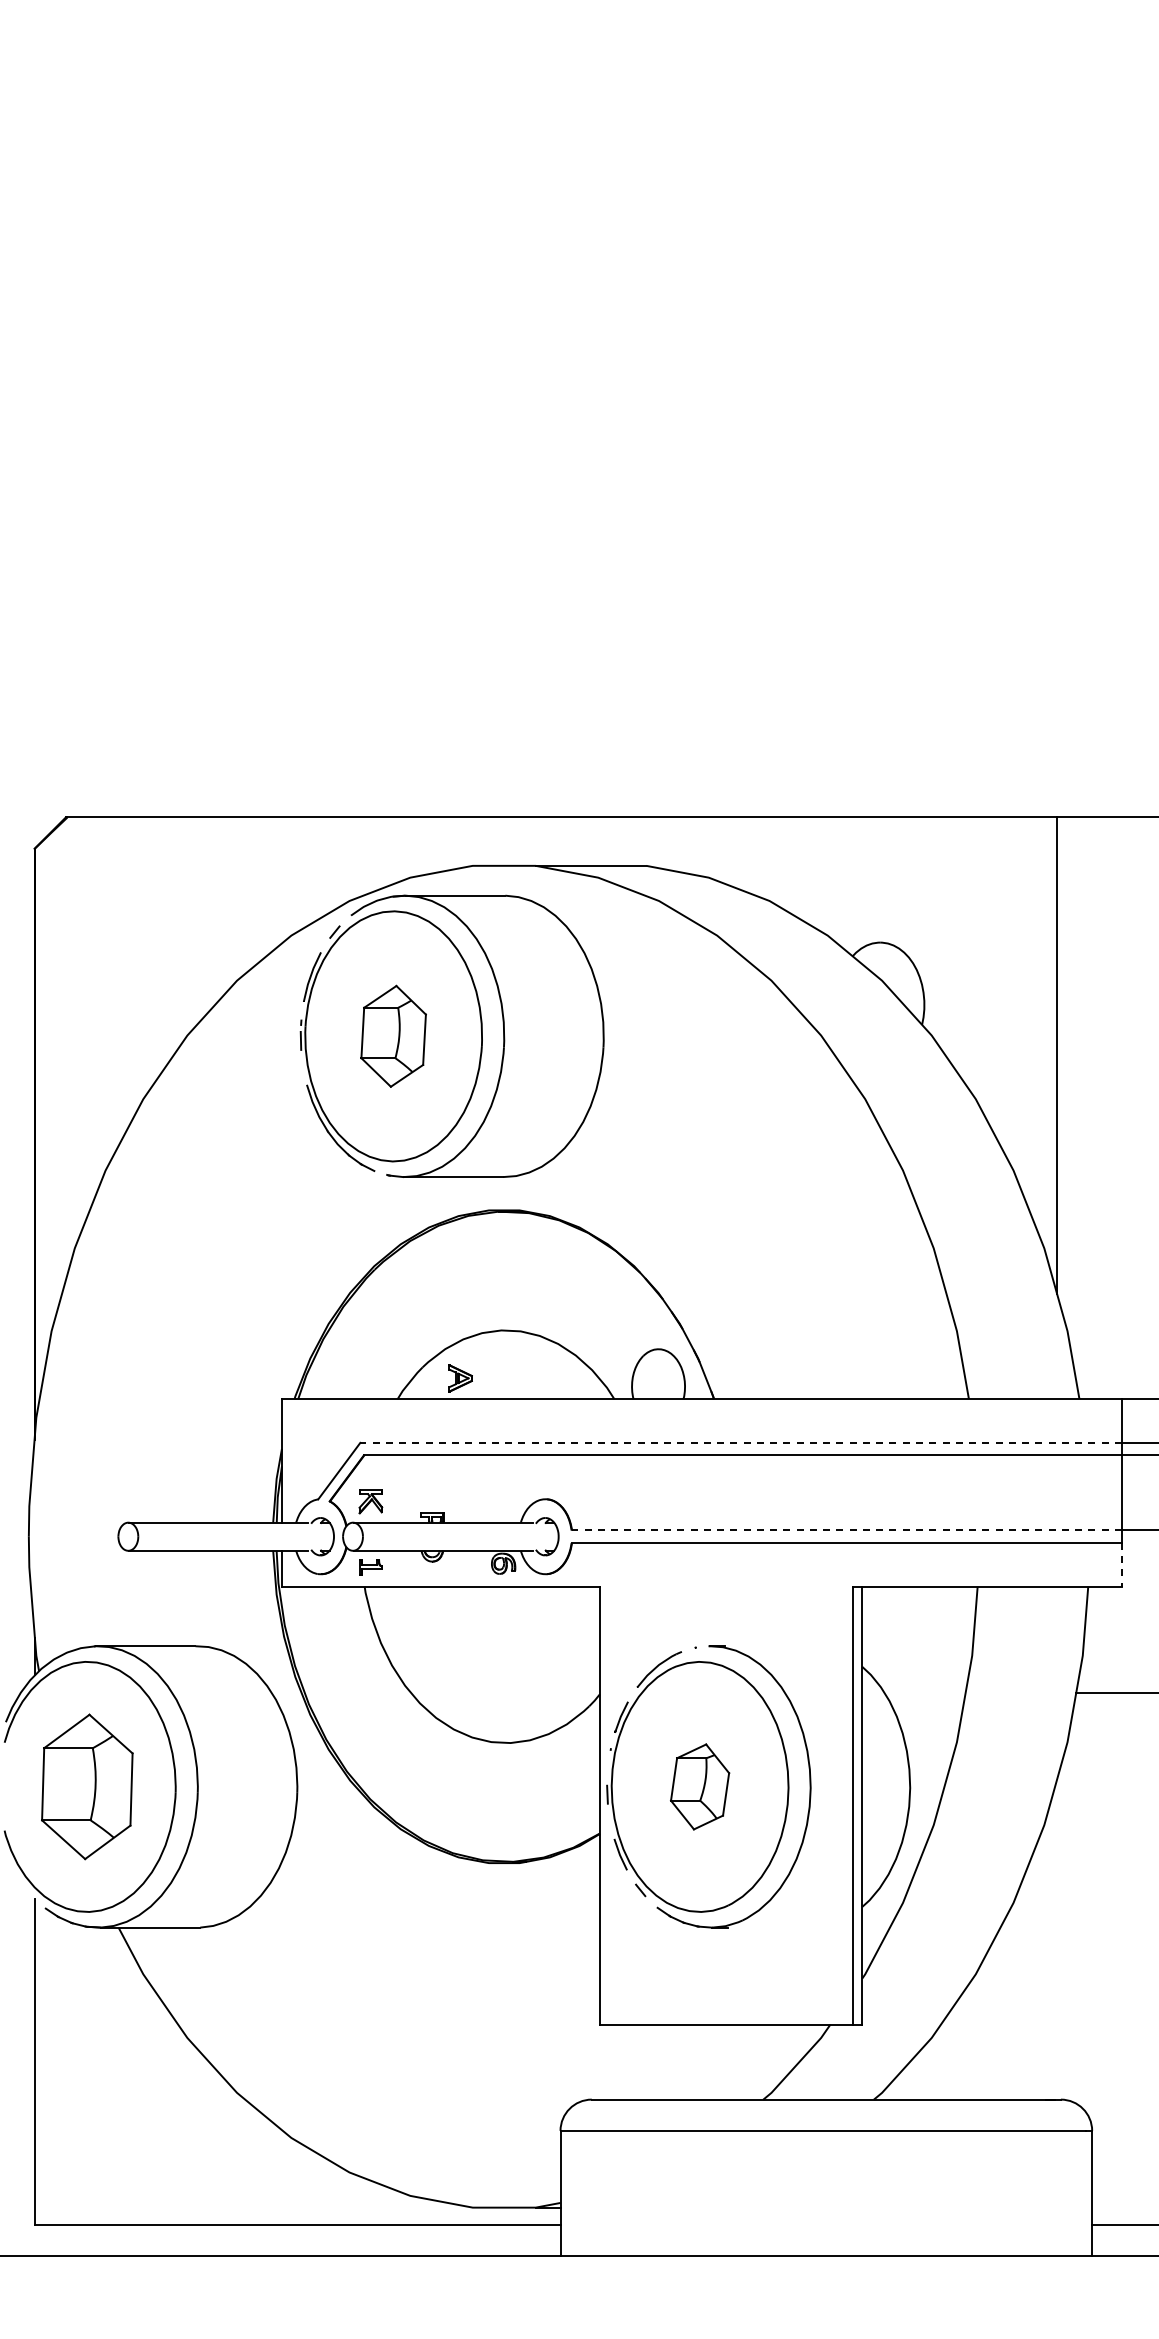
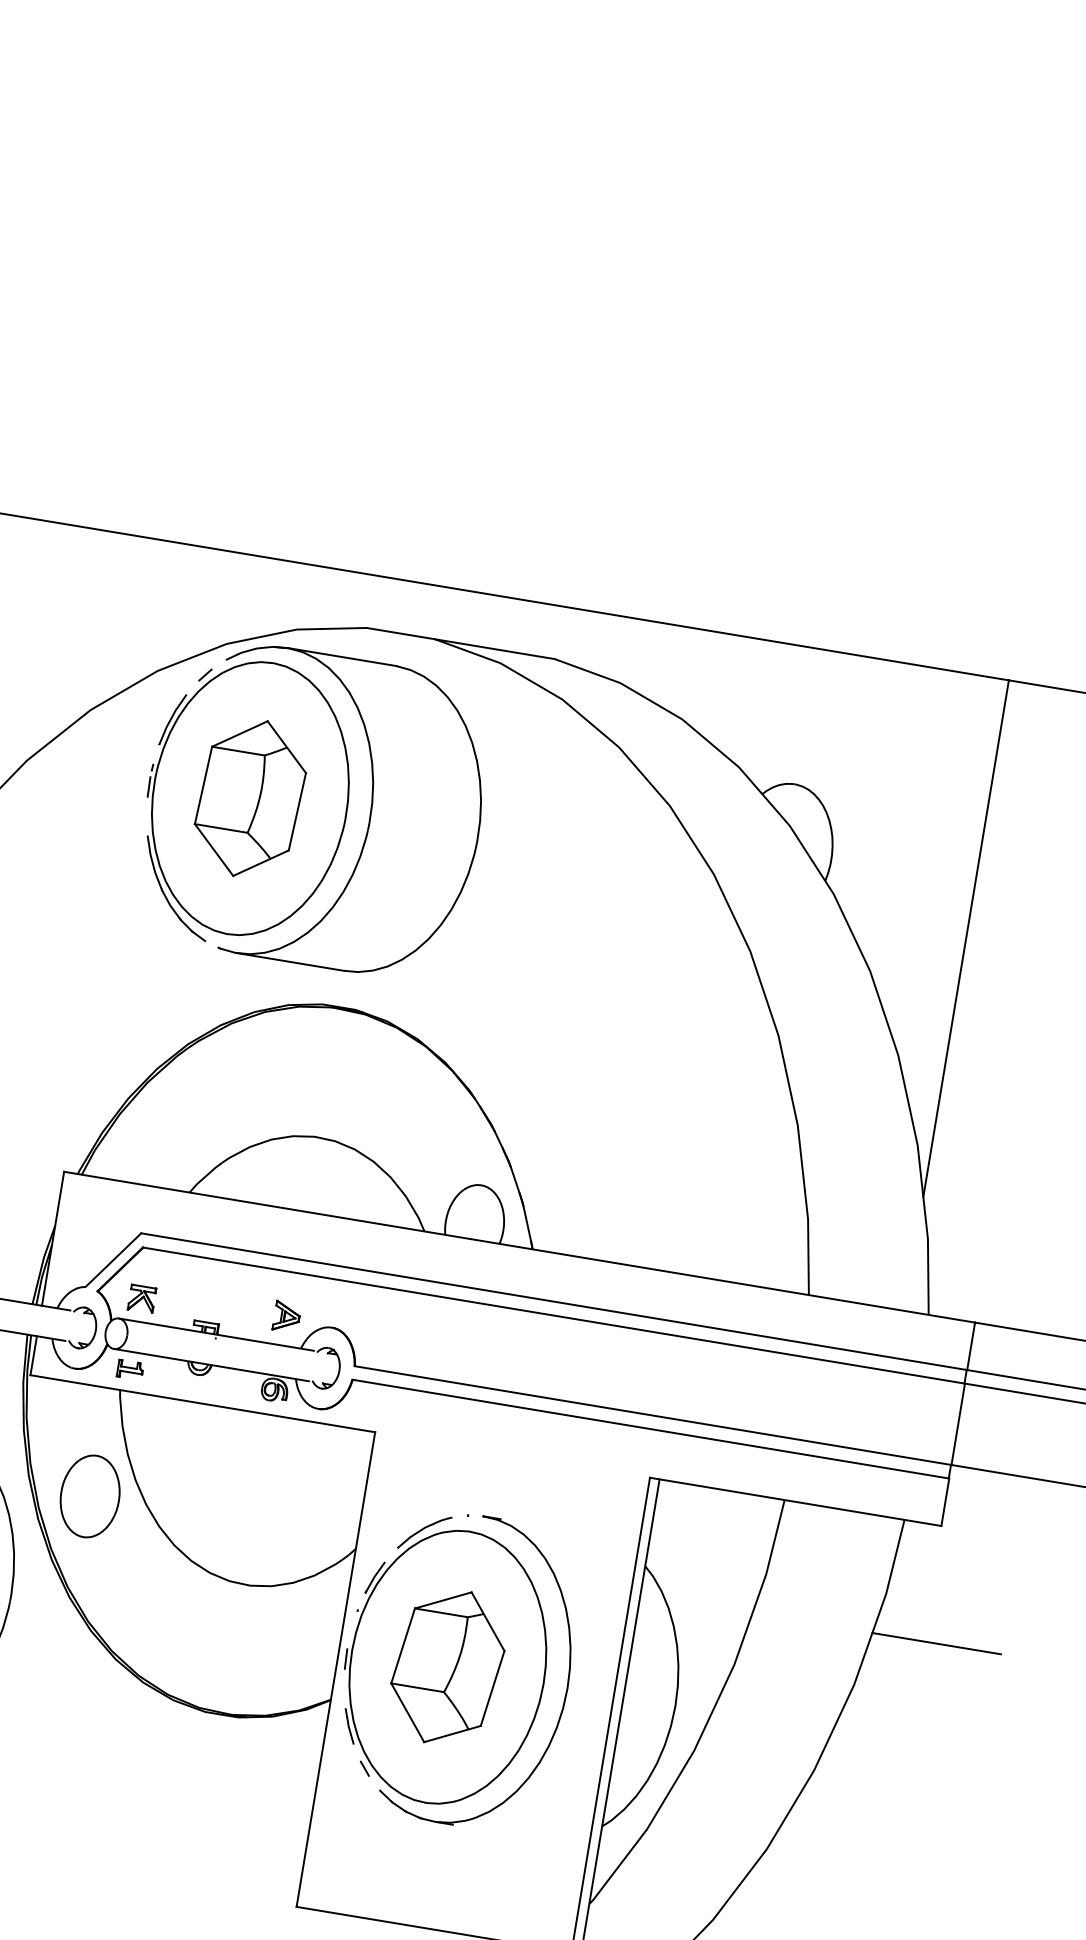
part: (393, 1036) -> (250, 798), size x1.43
part: (460, 1378) -> (286, 1317), moved
line: (741, 1442) -> (554, 1301), dashed -> solid
line: (846, 1530) -> (652, 1415), dashed -> solid
line: (1122, 1564) -> (945, 1501), dashed -> solid
part: (353, 1686) -> (90, 1496), added
part: (699, 1786) -> (447, 1666), size x1.67

